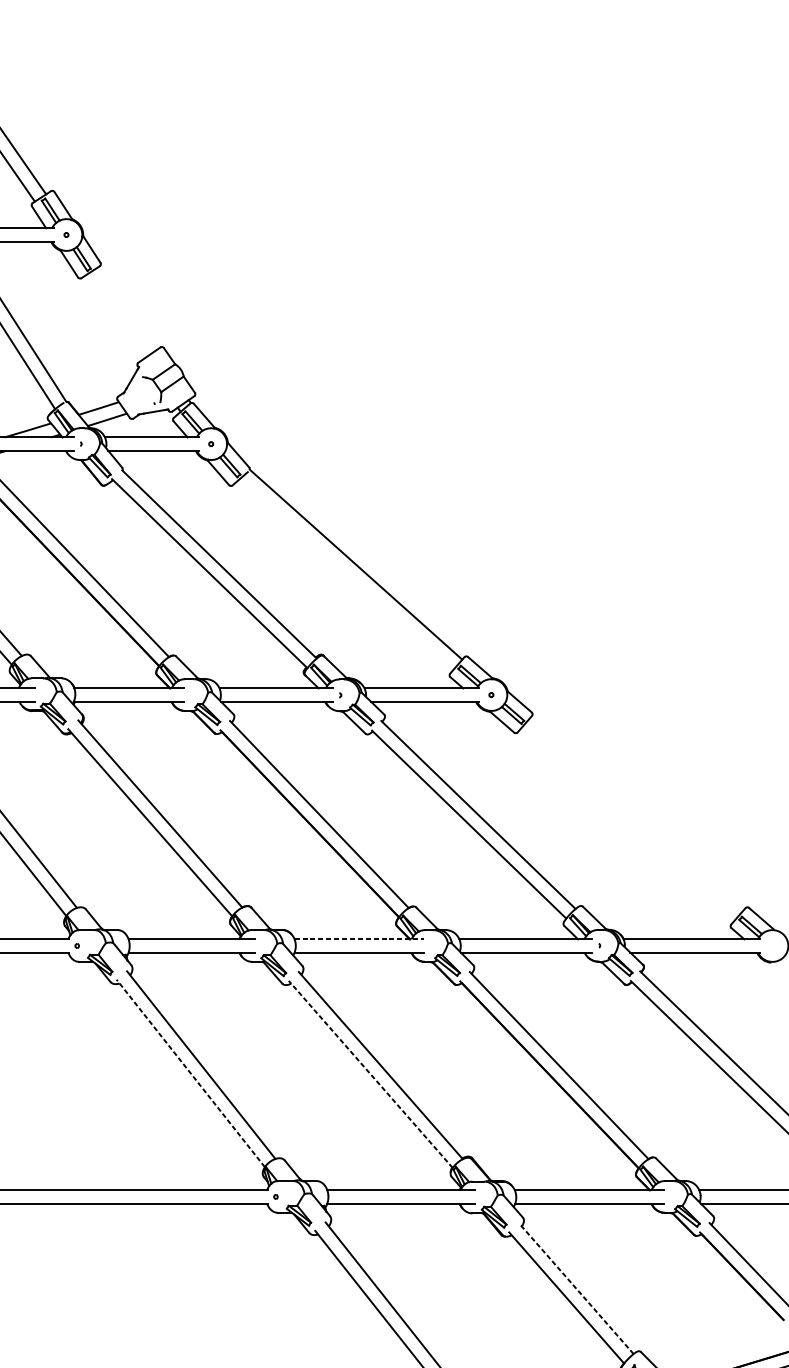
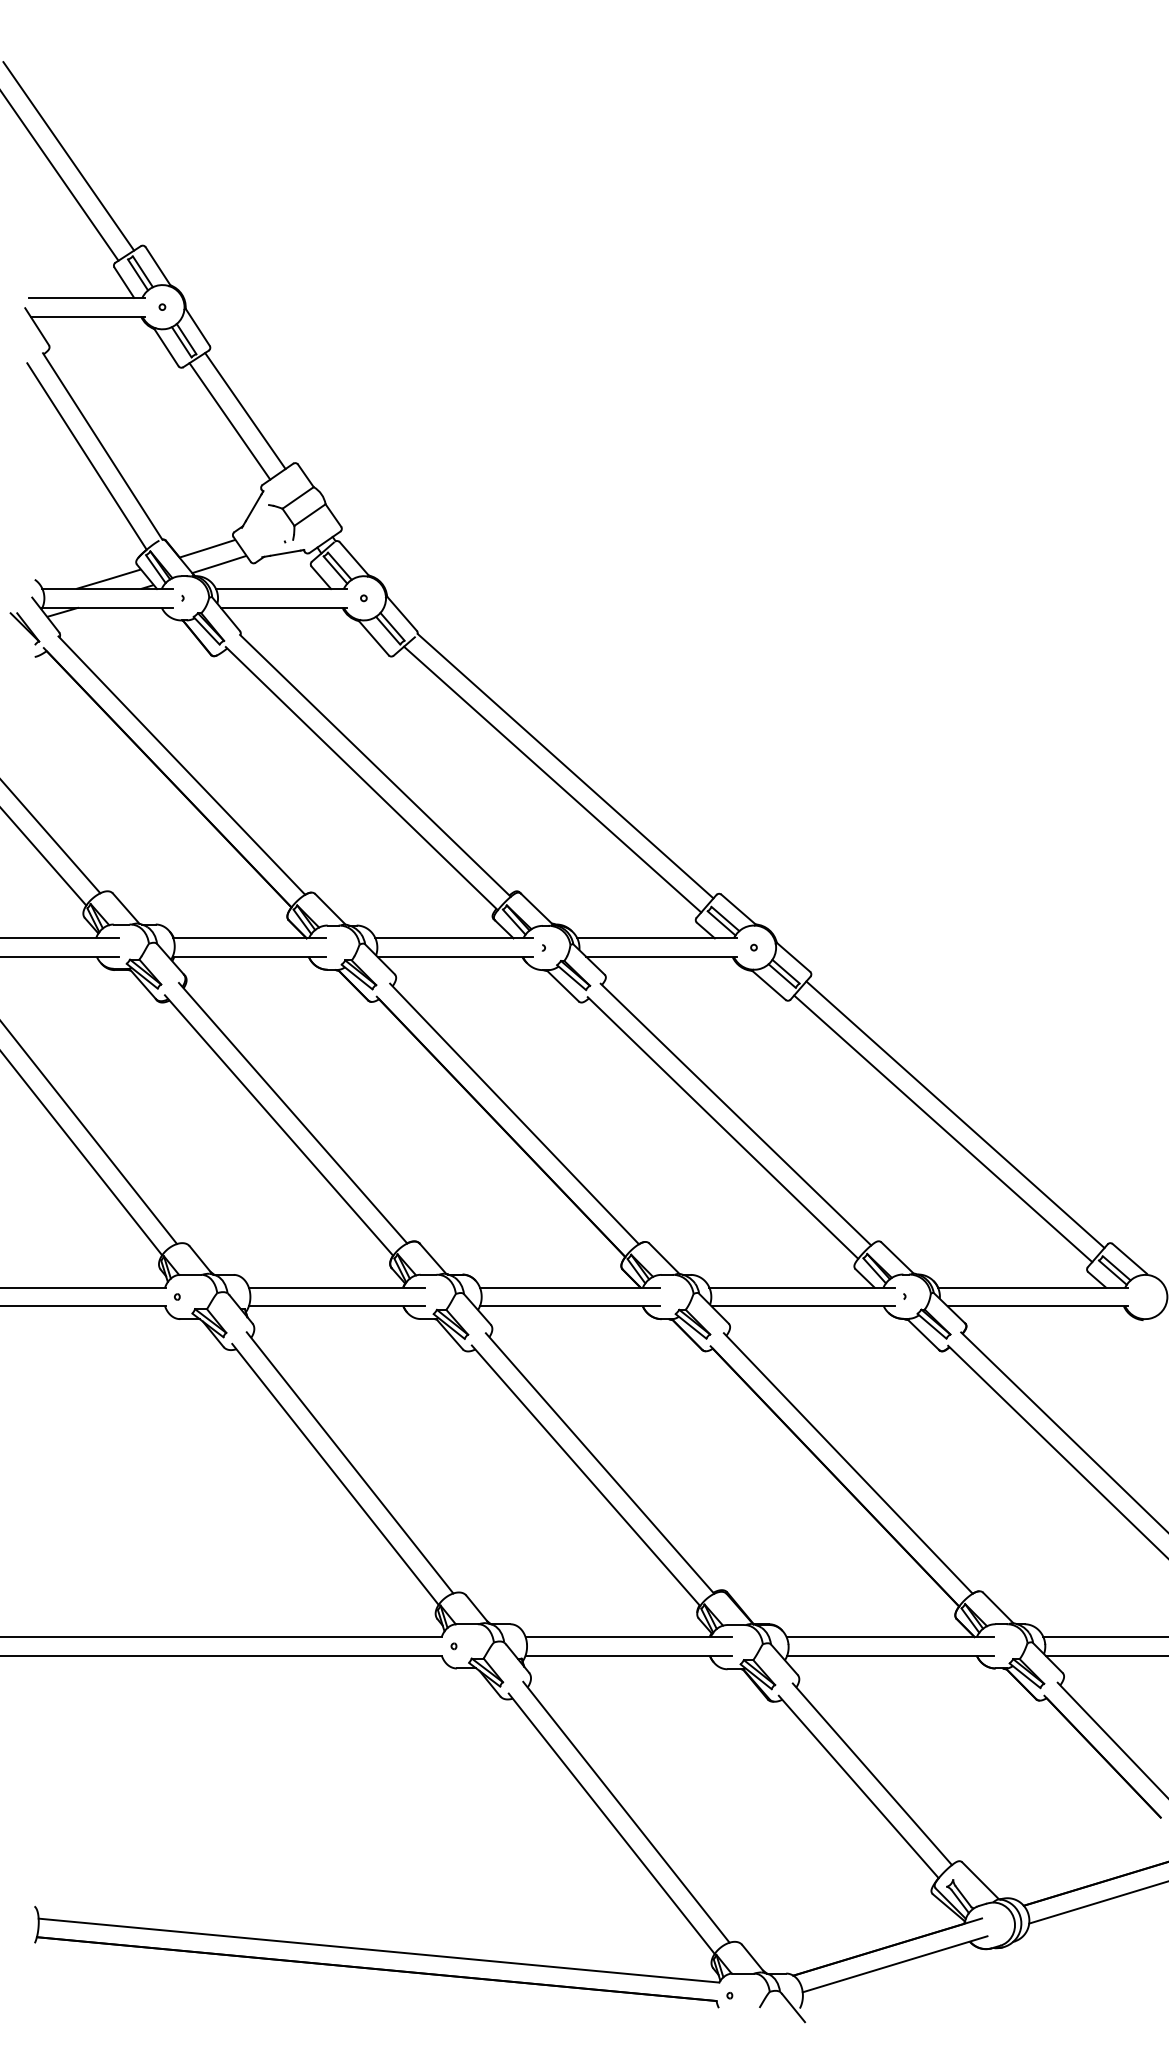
line: (126, 309) -> (245, 411), added
line: (114, 317) -> (229, 421), added
line: (346, 574) -> (552, 779), added
line: (636, 814) -> (955, 1114), added
line: (627, 824) -> (943, 1128), added
line: (359, 939) -> (570, 1287), dashed -> solid
line: (190, 1073) -> (335, 1474), dashed -> solid
line: (370, 1074) -> (585, 1475), dashed -> solid
line: (576, 1288) -> (872, 1774), dashed -> solid

